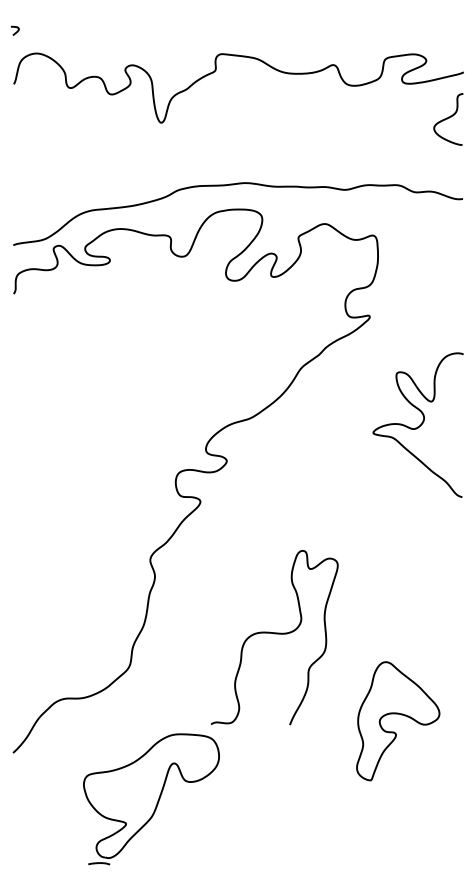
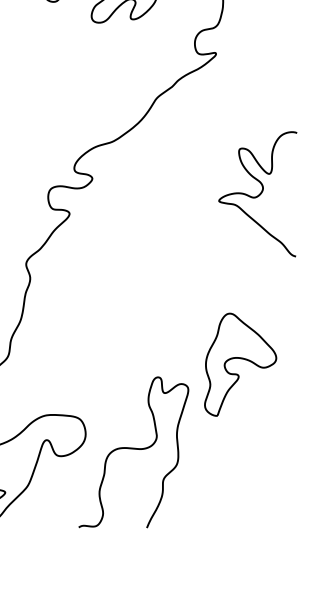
curve: (417, 426) -> (257, 195), moved
curve: (274, 634) -> (133, 449), moved
part: (401, 715) -> (243, 359), moved

